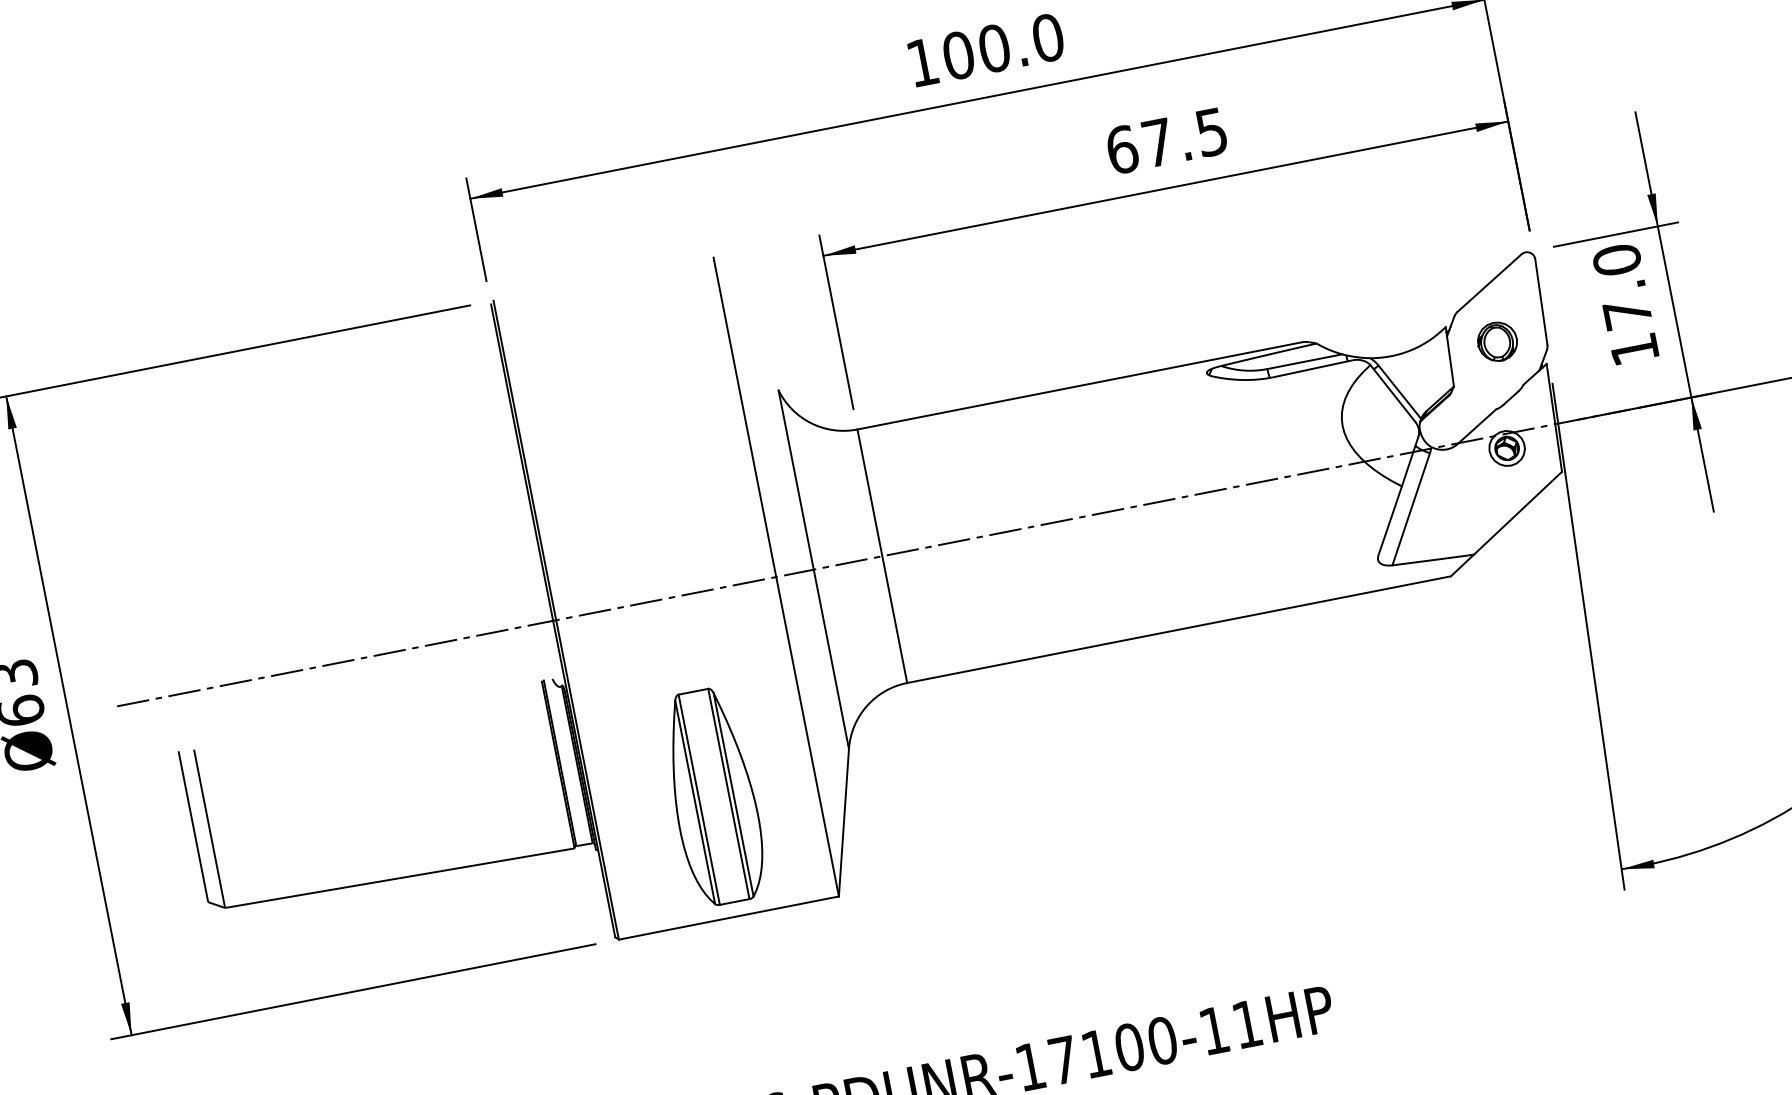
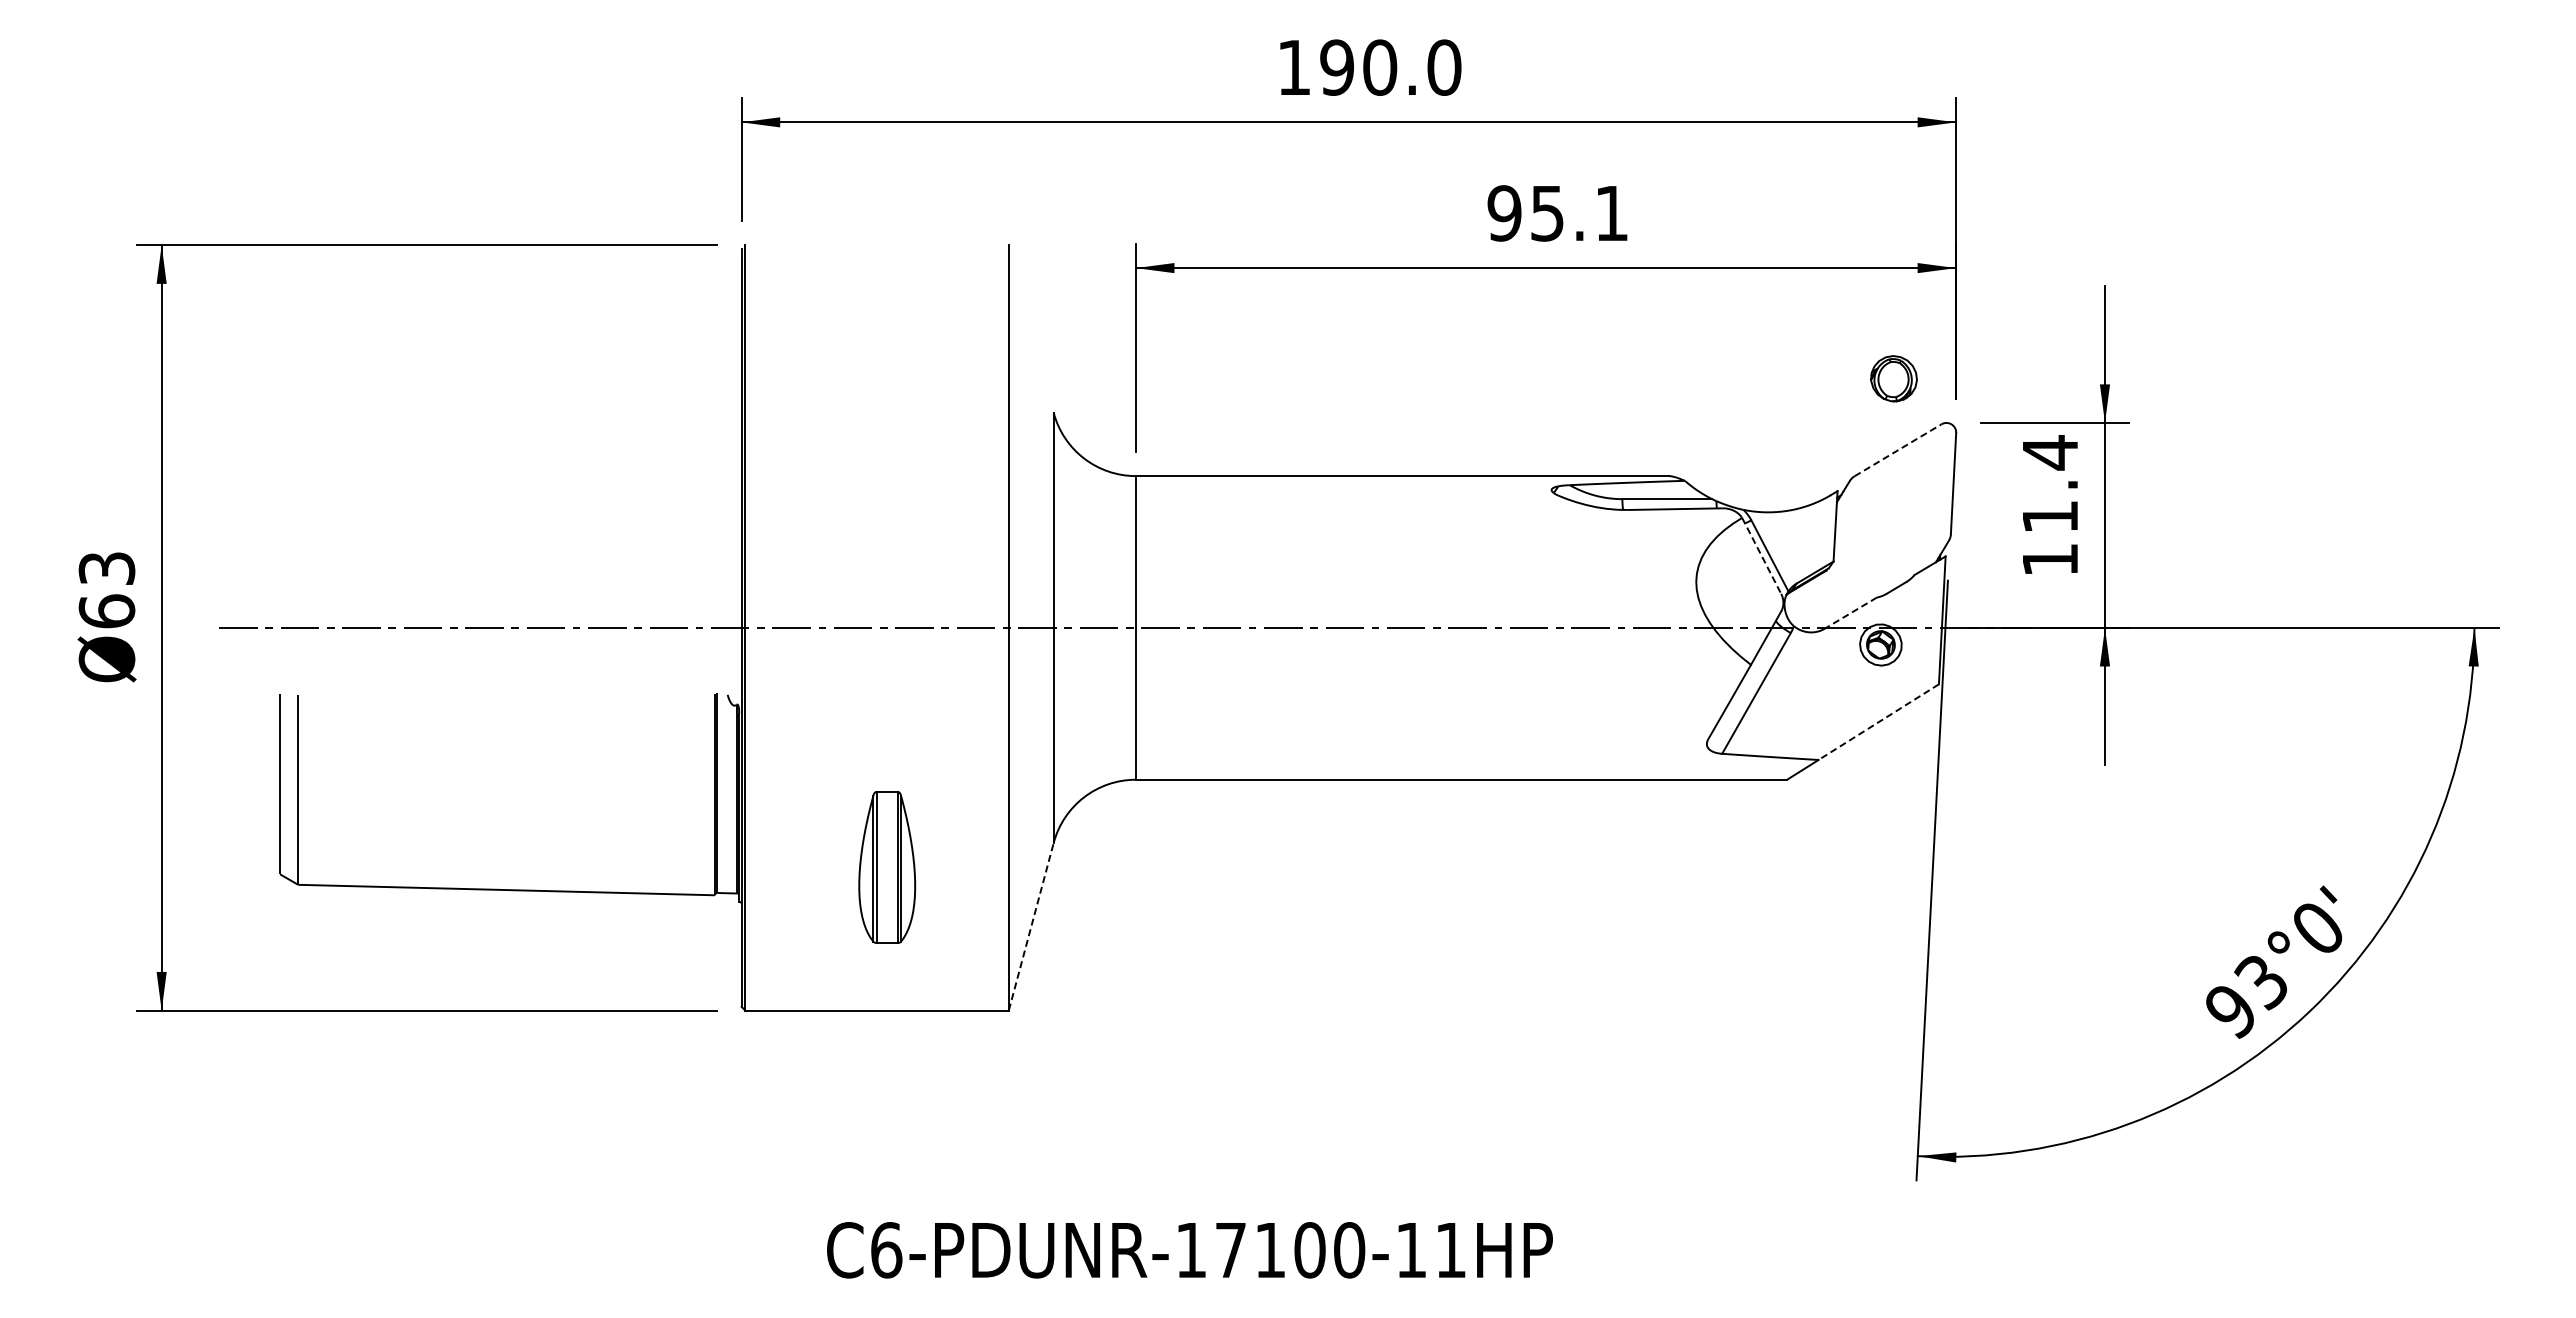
text: (958, 55) -> (1337, 67), 100.0 -> 190.0
text: (1166, 141) -> (1557, 213), 67.5 -> 95.1
line: (1489, 283) -> (1898, 450), solid -> dashed
text: (1622, 285) -> (2050, 483), 17.0 -> 11.4
part: (1497, 341) -> (1893, 378), moved
line: (1392, 393) -> (1761, 555), solid -> dashed
line: (1476, 427) -> (1850, 613), solid -> dashed
line: (1517, 513) -> (1878, 722), solid -> dashed
part: (713, 797) -> (886, 867), size x0.6
line: (844, 822) -> (1031, 926), solid -> dashed

